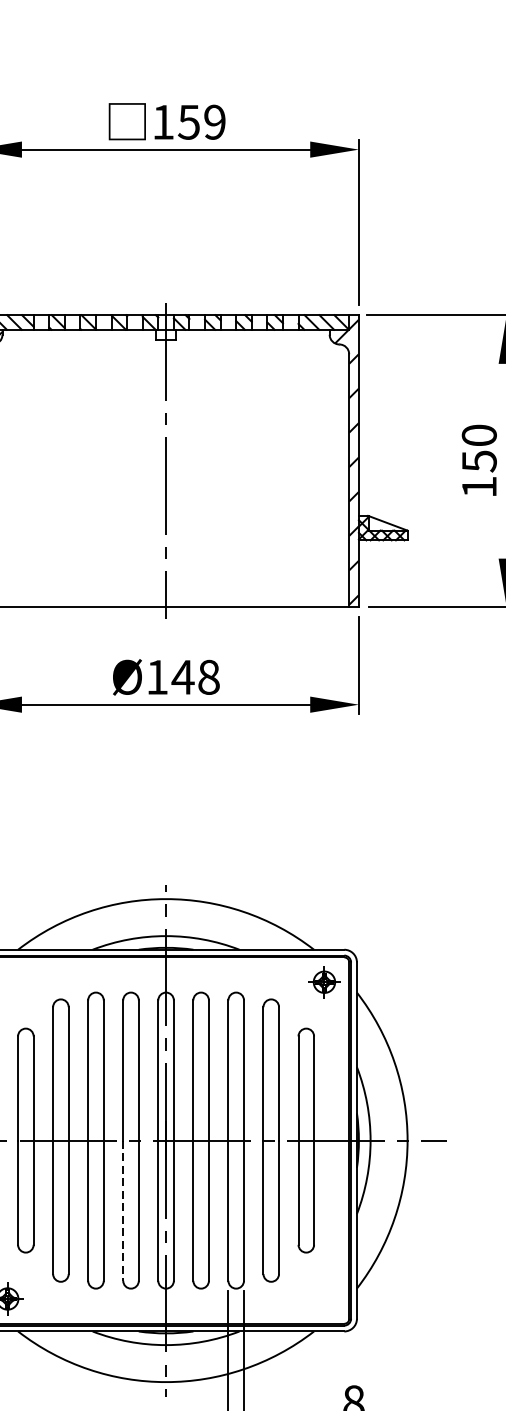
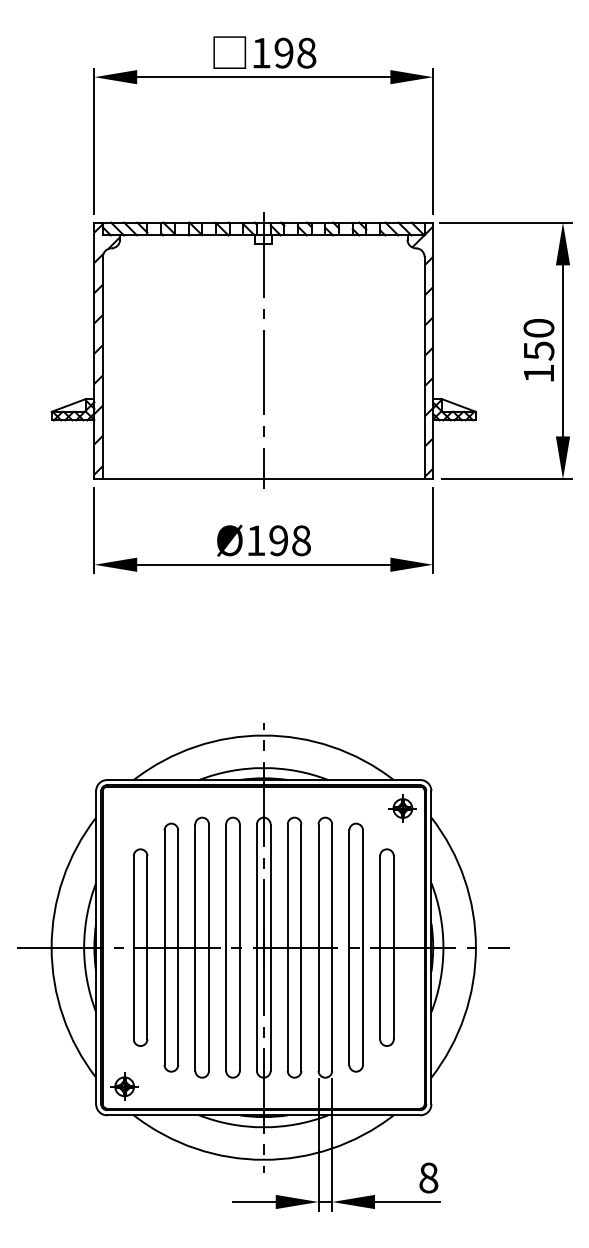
text: (202, 121) -> (295, 52), 159 -> 198
text: (182, 677) -> (278, 540), Ø148 -> Ø198
line: (123, 1210) -> (226, 1009), dashed -> solid

